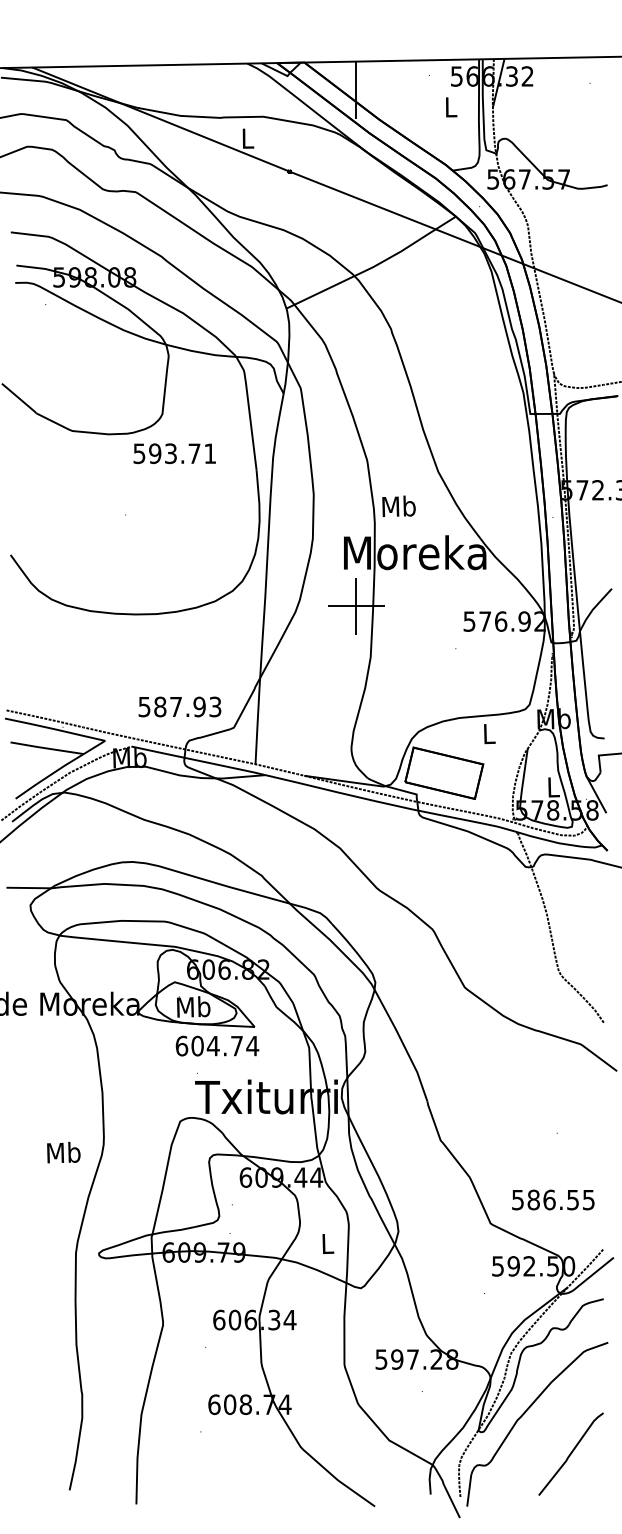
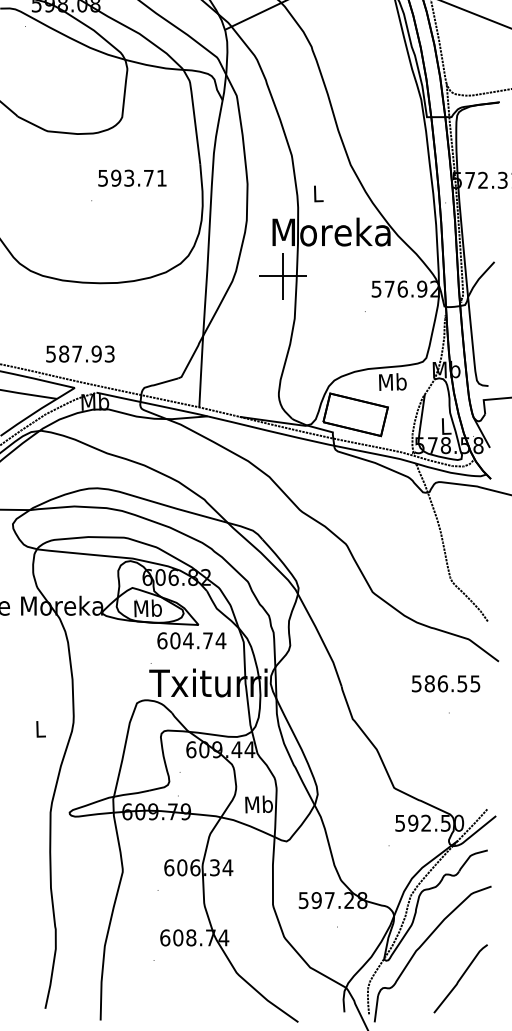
text: (174, 453) -> (132, 178), moved
text: (398, 505) -> (317, 192), Mb -> L
text: (179, 706) -> (80, 353), moved
text: (488, 733) -> (392, 381), L -> Mb
text: (217, 1045) -> (191, 640), moved
text: (63, 1152) -> (40, 728), Mb -> L
text: (553, 1199) -> (446, 683), moved
text: (327, 1243) -> (258, 804), L -> Mb

